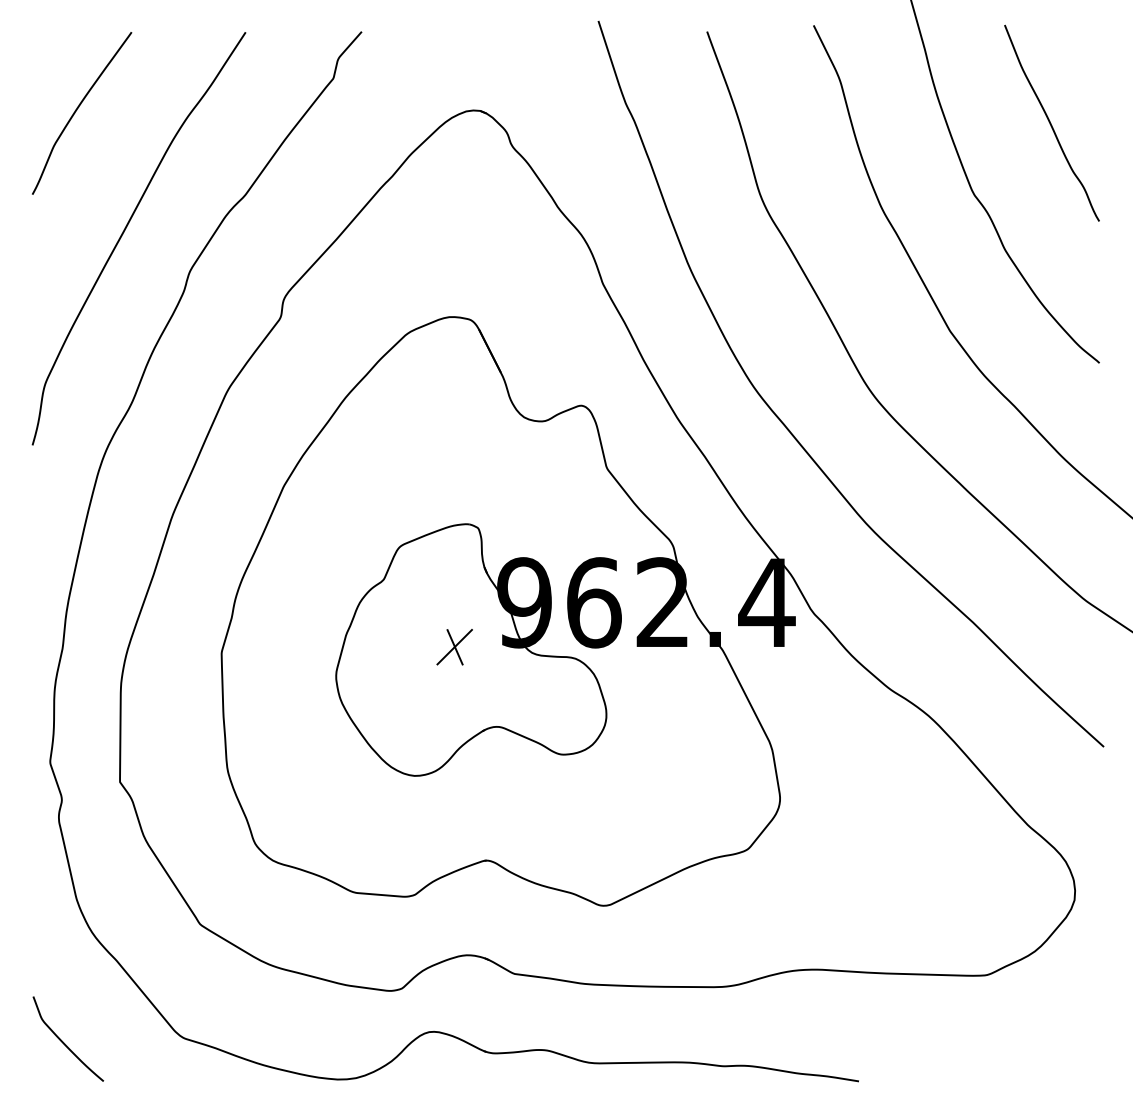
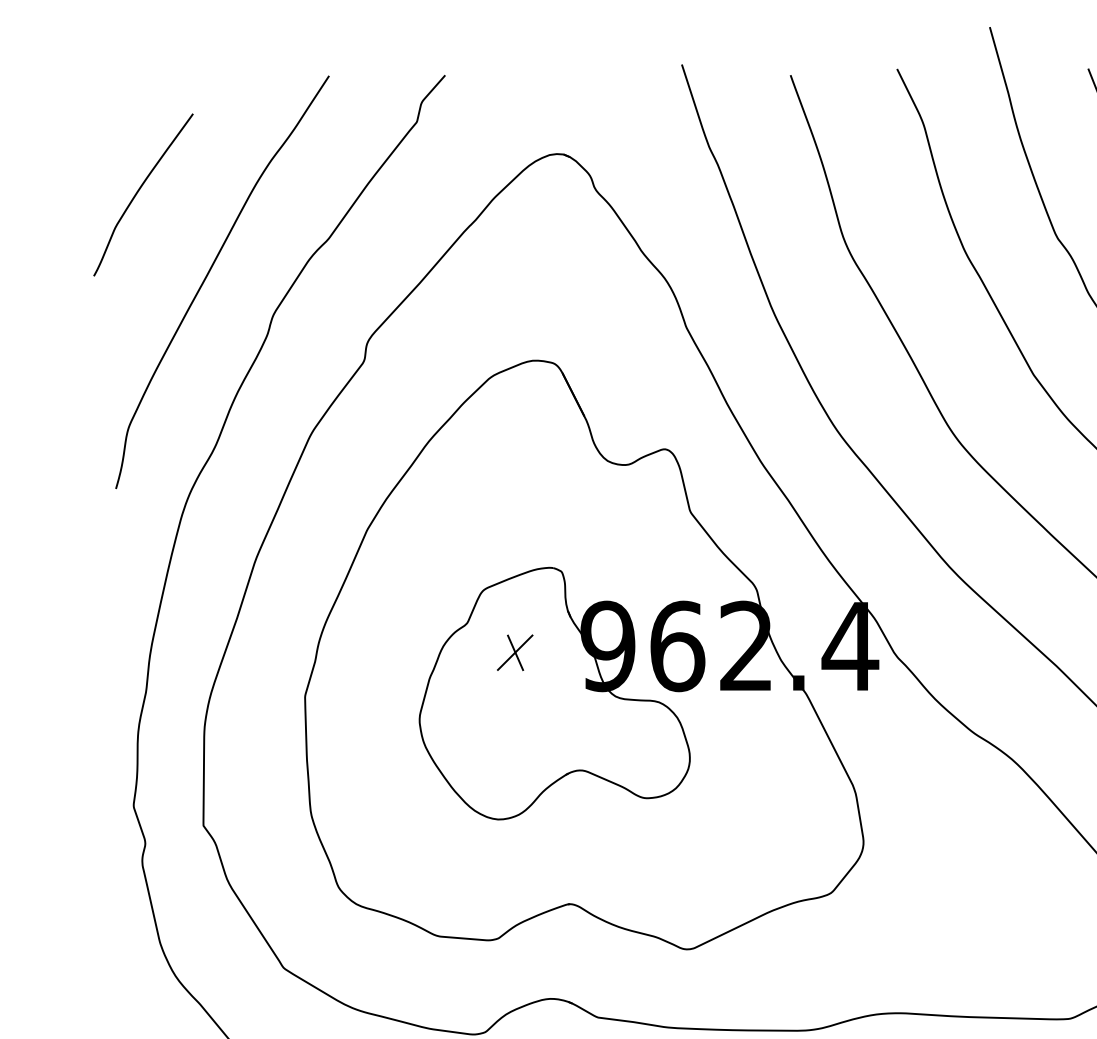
curve: (77, 110) -> (138, 192), moved
part: (454, 647) -> (514, 653), moved

